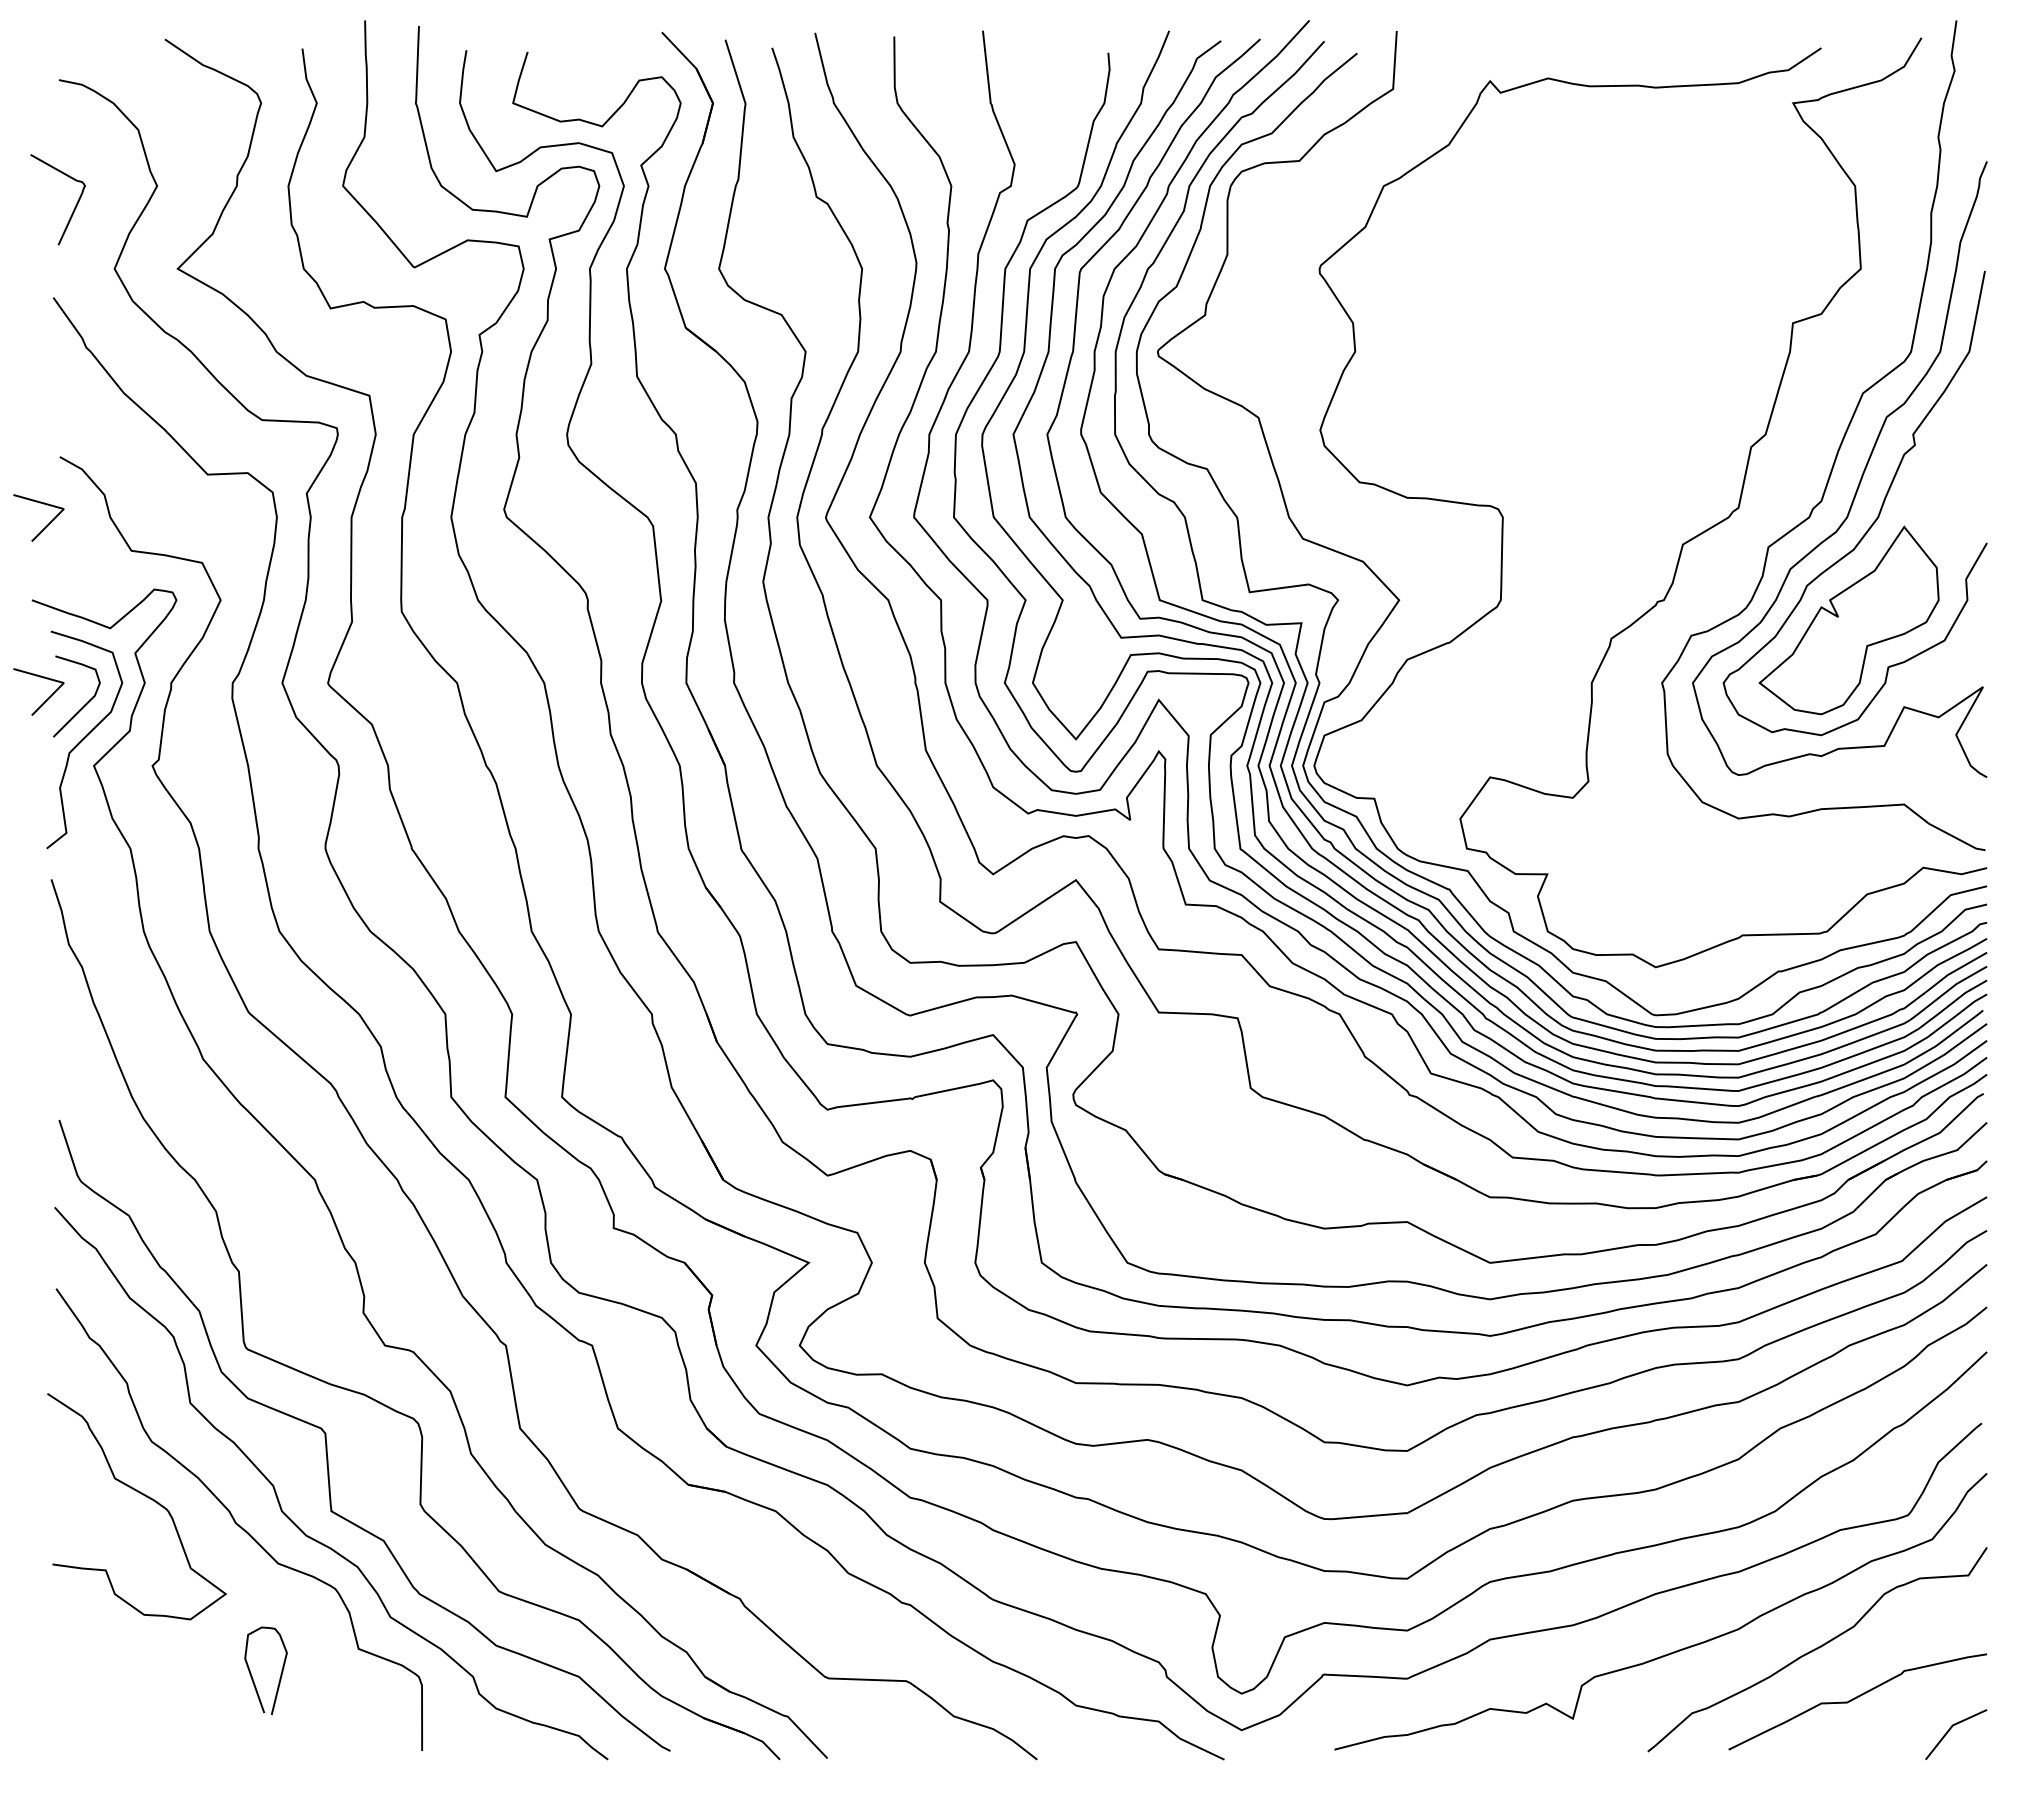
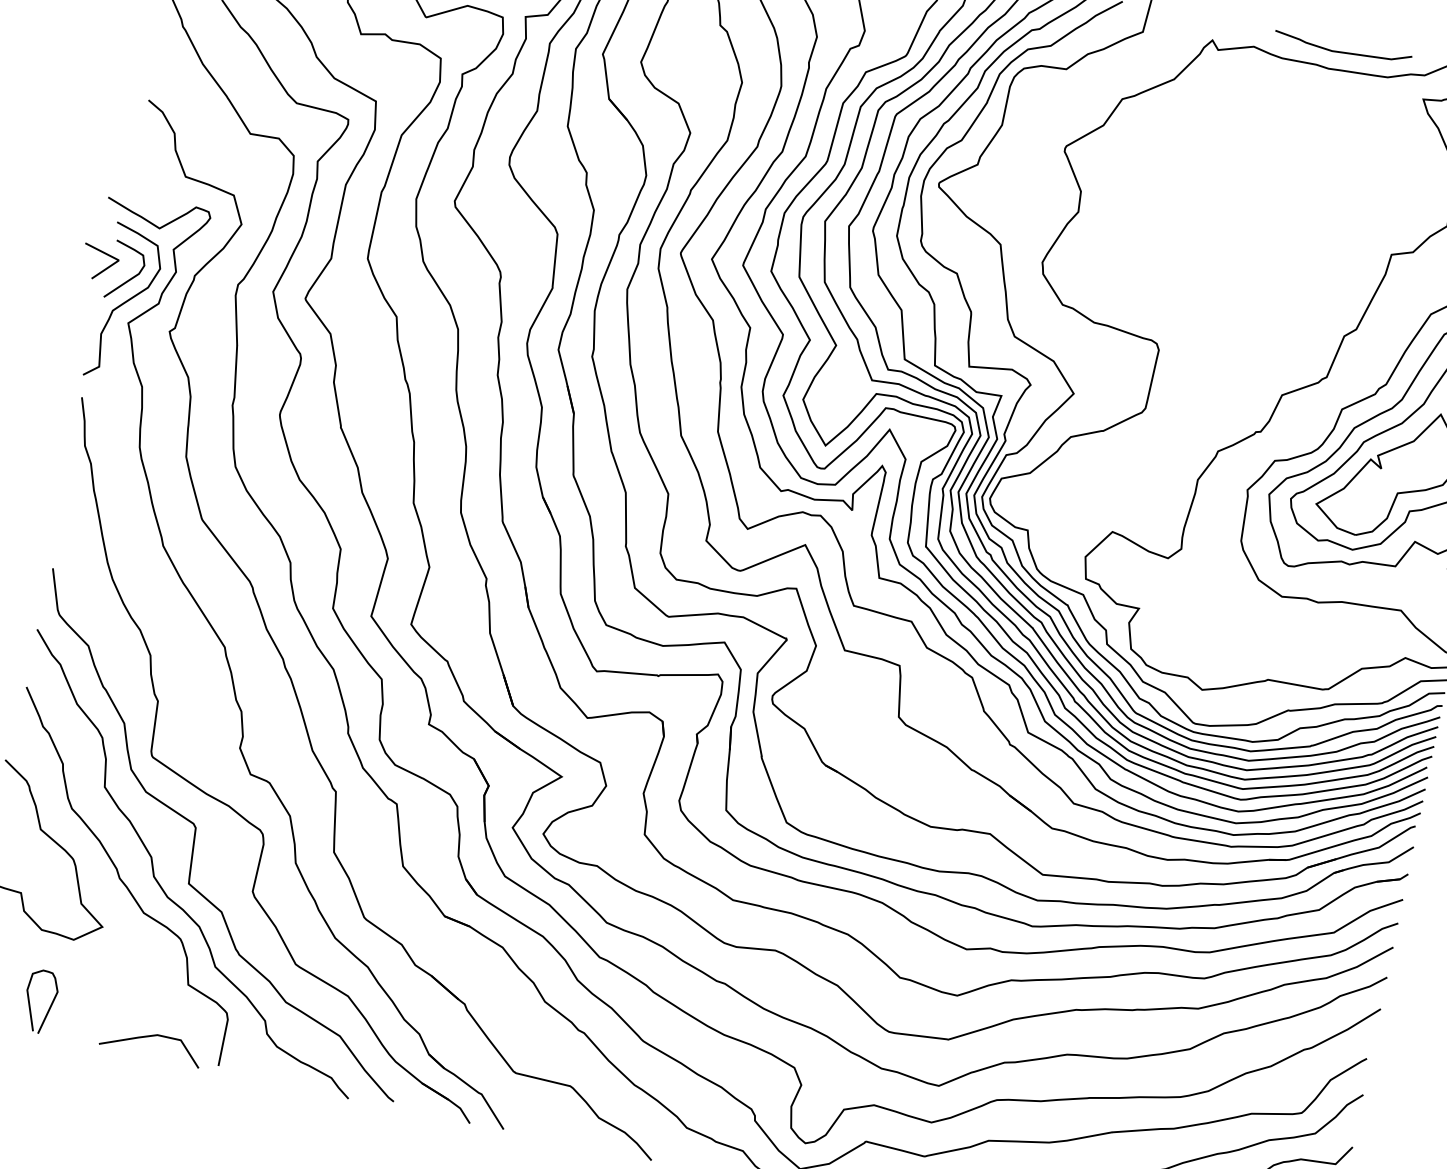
curve: (1670, 60) -> (1342, 51), added
line: (46, 525) -> (129, 146), removed
curve: (252, 1675) -> (30, 1003), moved
line: (320, 1730) -> (149, 1036), added

